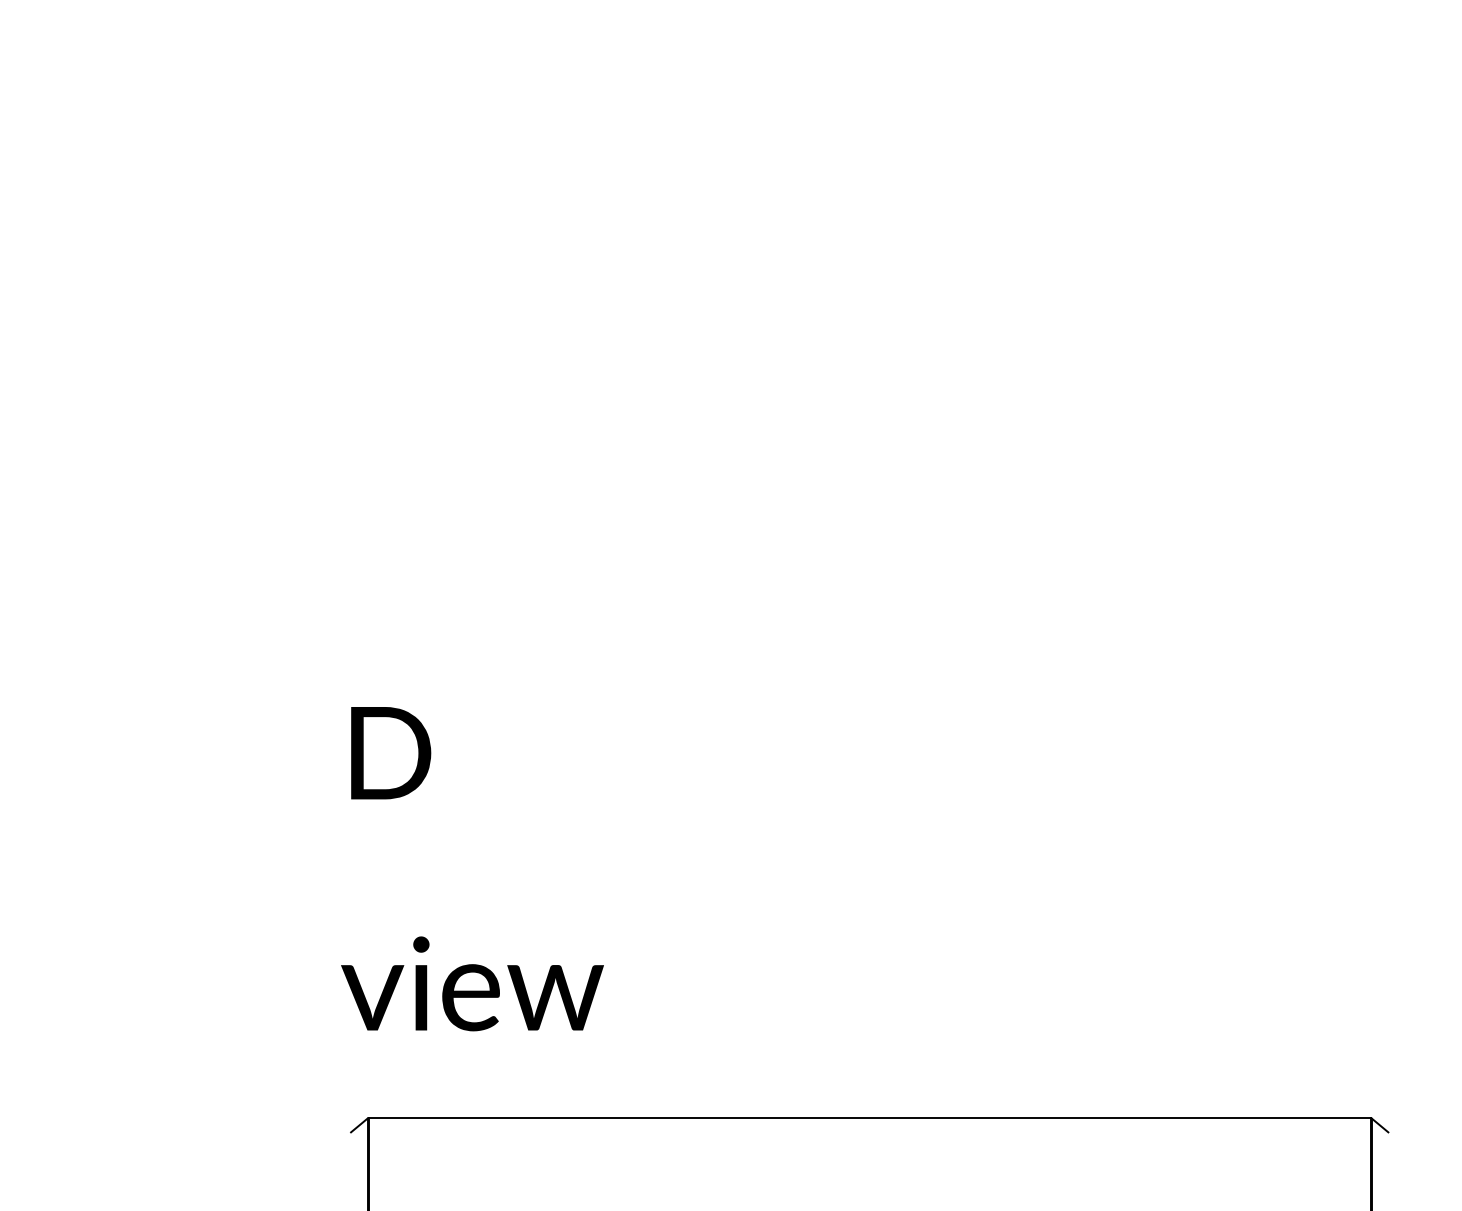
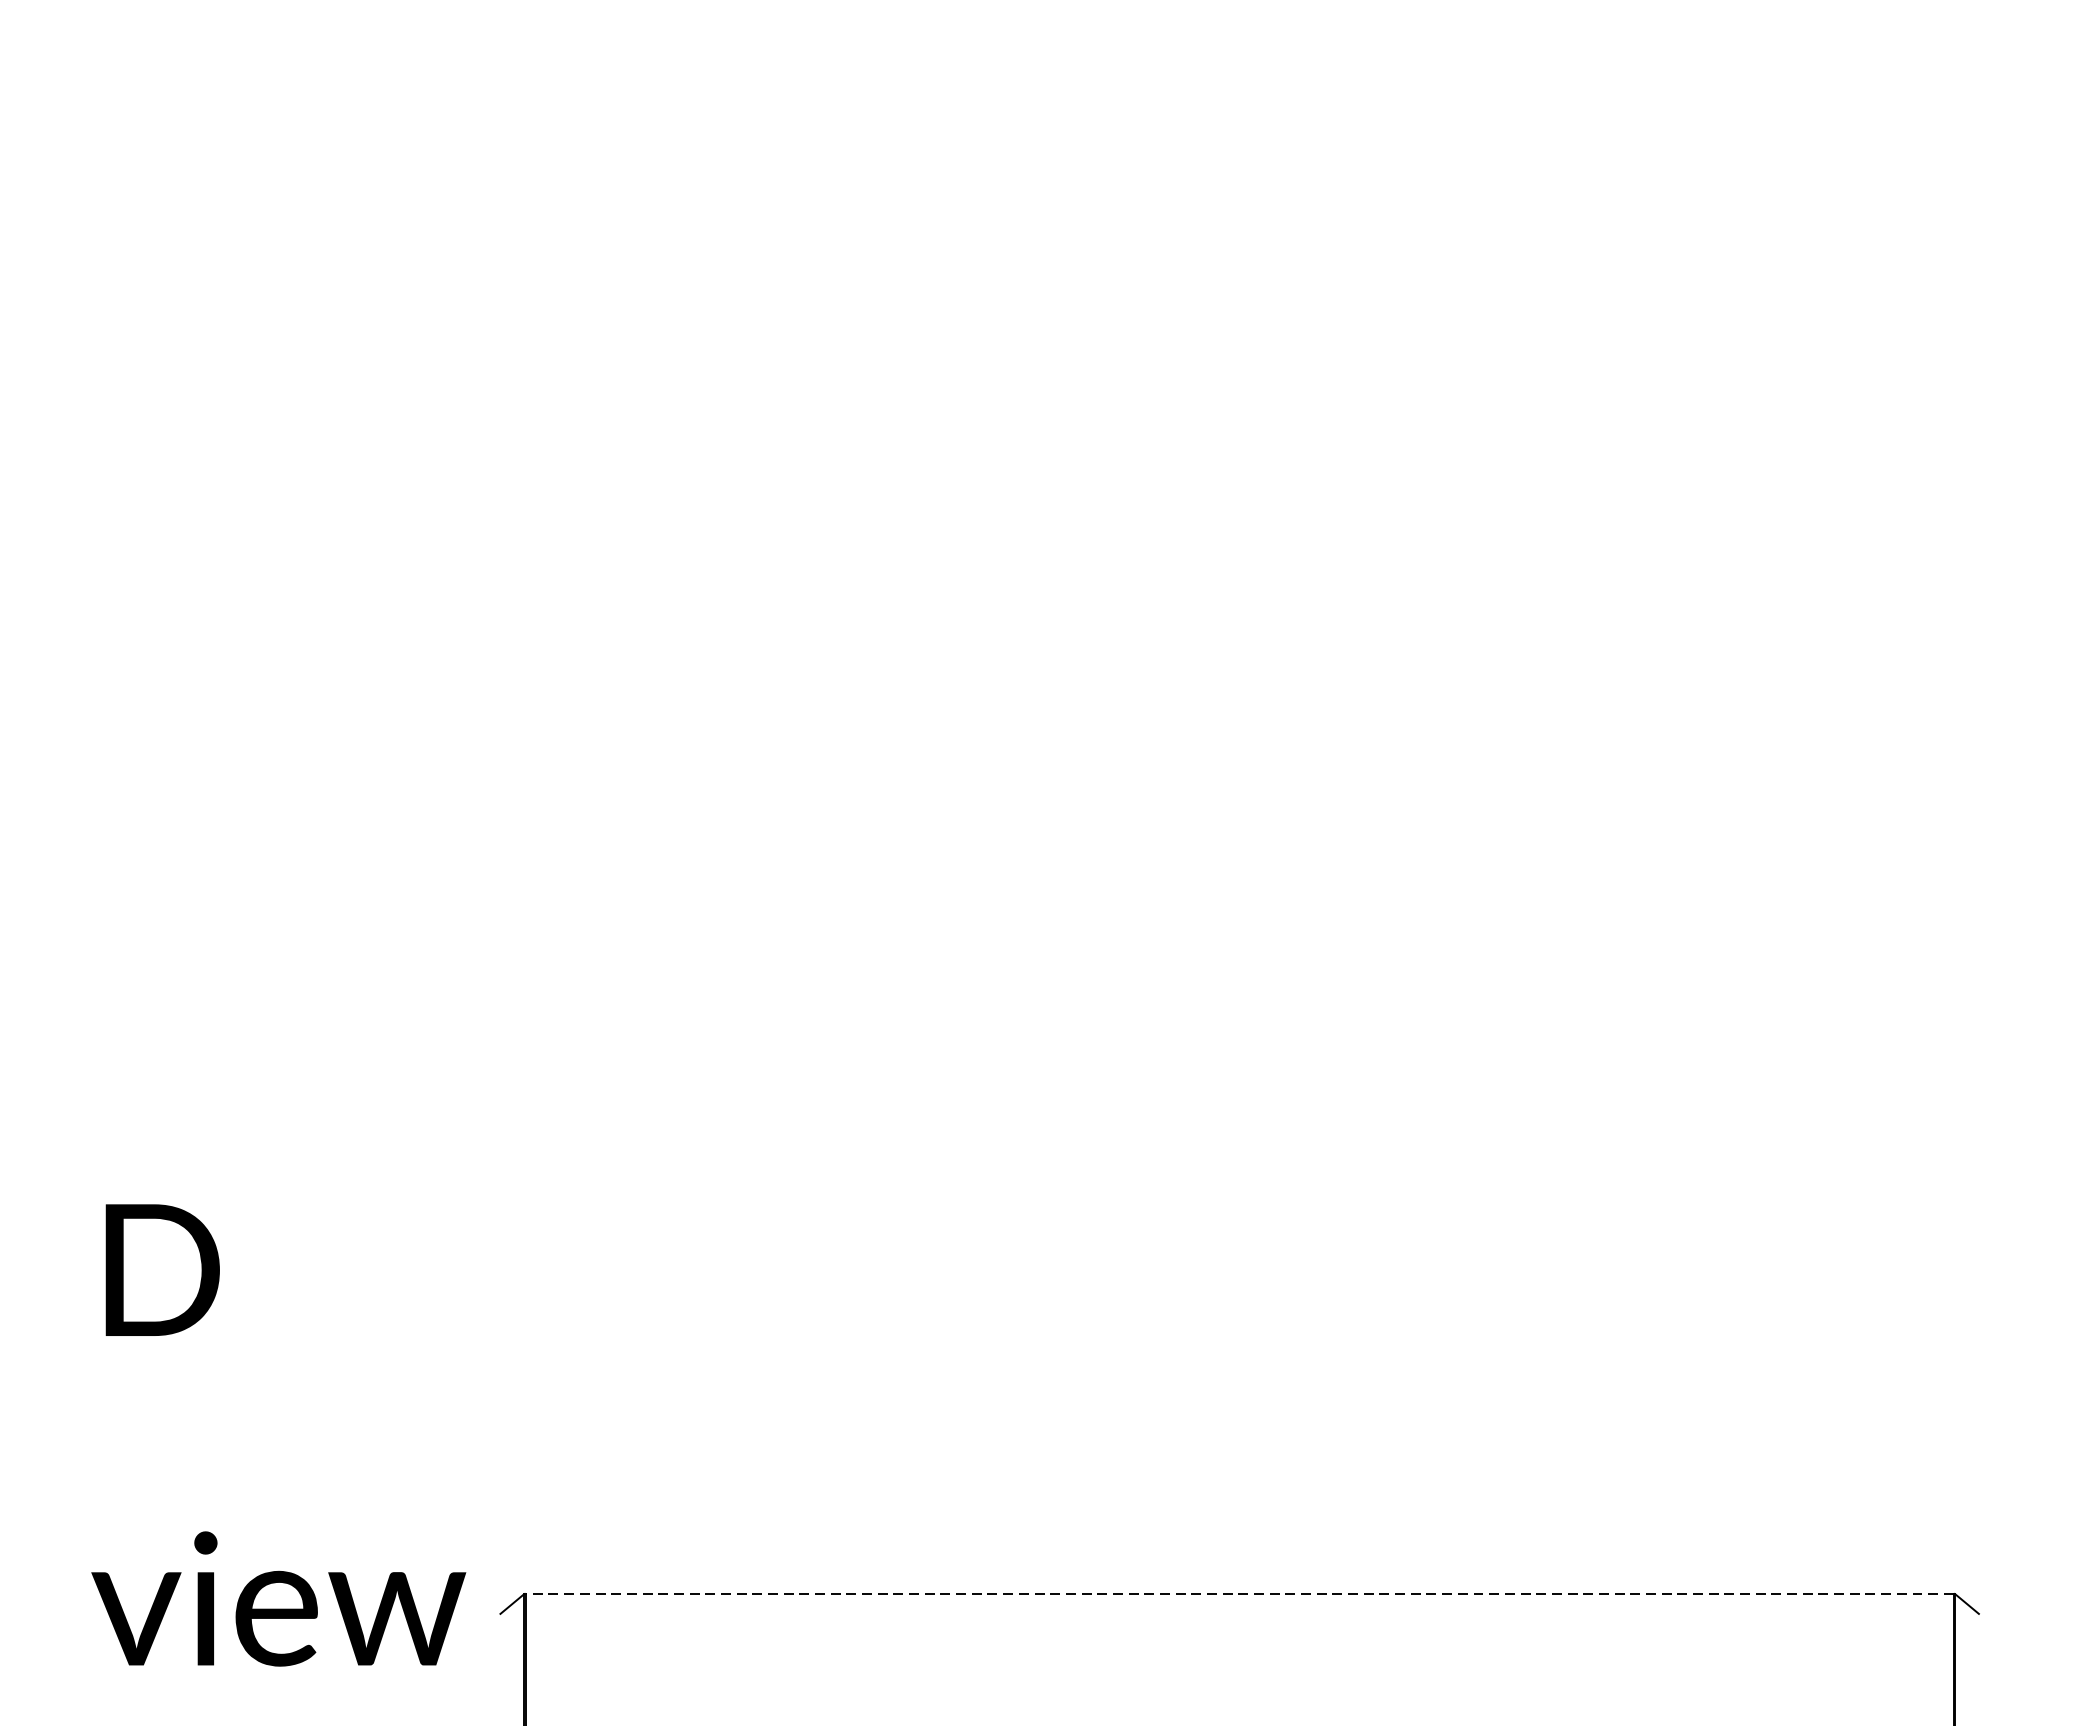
text: (472, 869) -> (278, 1435), moved
line: (869, 1118) -> (1239, 1594), solid -> dashed

